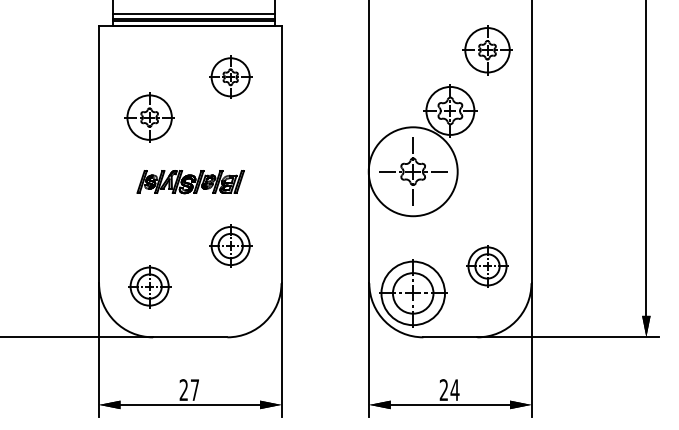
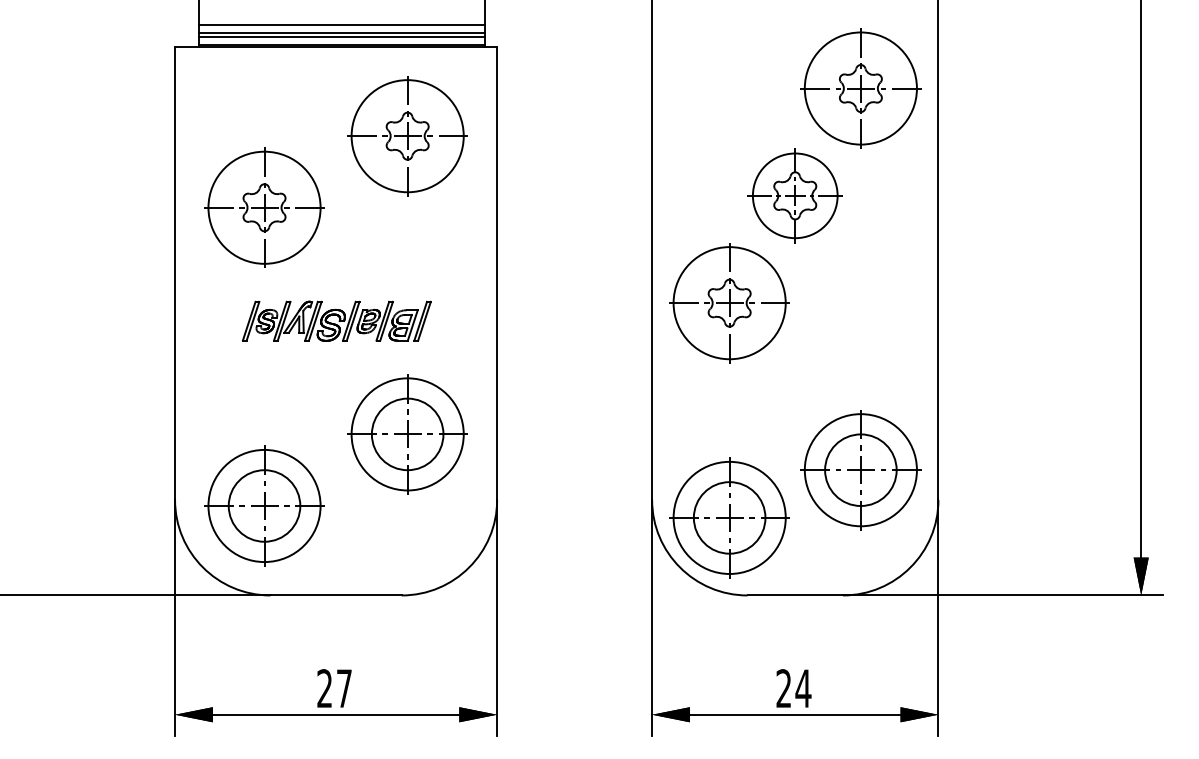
part: (487, 50) -> (860, 89), size x1.43
part: (230, 77) -> (407, 136), size x1.67
part: (149, 117) -> (264, 207), size x1.43
circle: (412, 171) -> (728, 302), size x0.71
part: (230, 245) -> (407, 433), size x1.67
part: (487, 266) -> (860, 470), size x1.67
part: (149, 286) -> (264, 505), size x1.67

